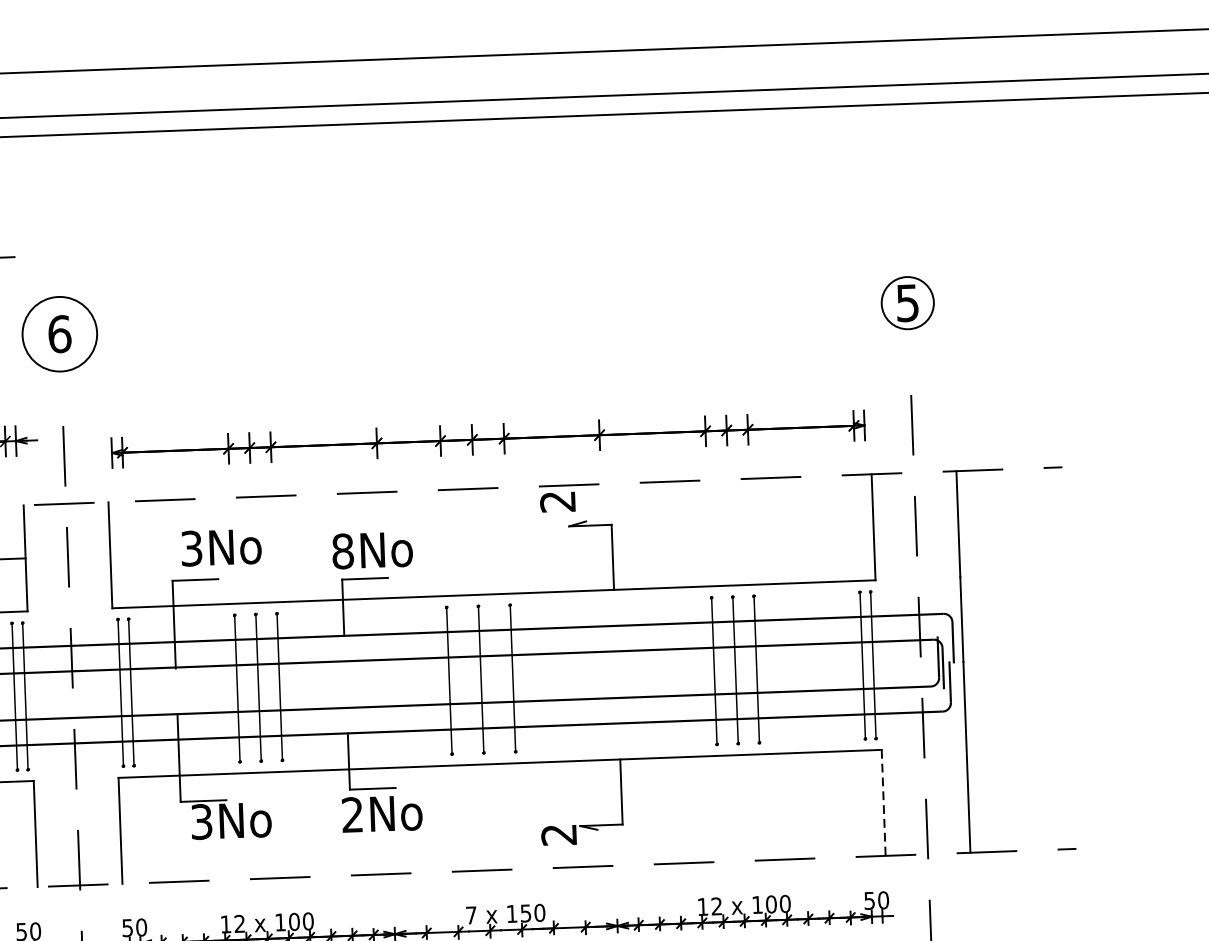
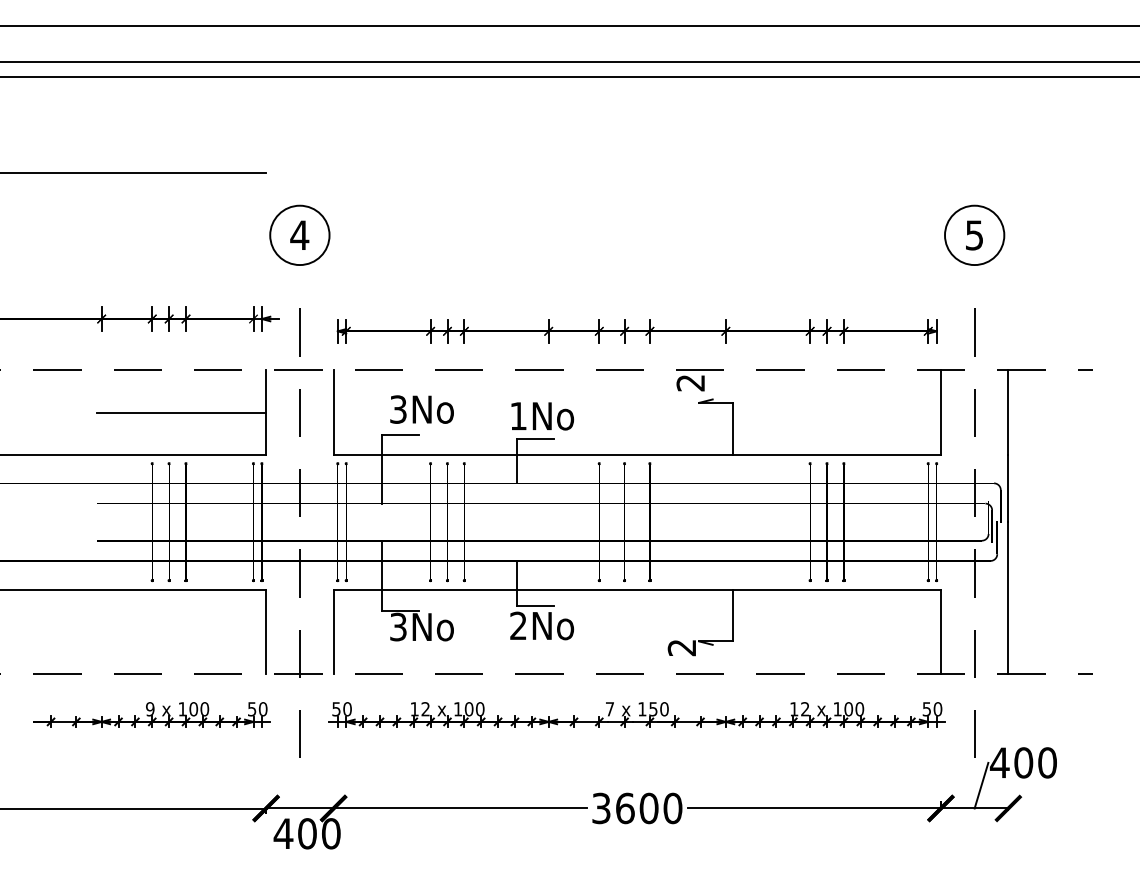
circle: (907, 303) -> (974, 235), size x1.43
text: (59, 334) -> (299, 235), 6 -> 4
text: (342, 551) -> (518, 416), 8No -> 1No
line: (883, 803) -> (940, 632), dashed -> solid

